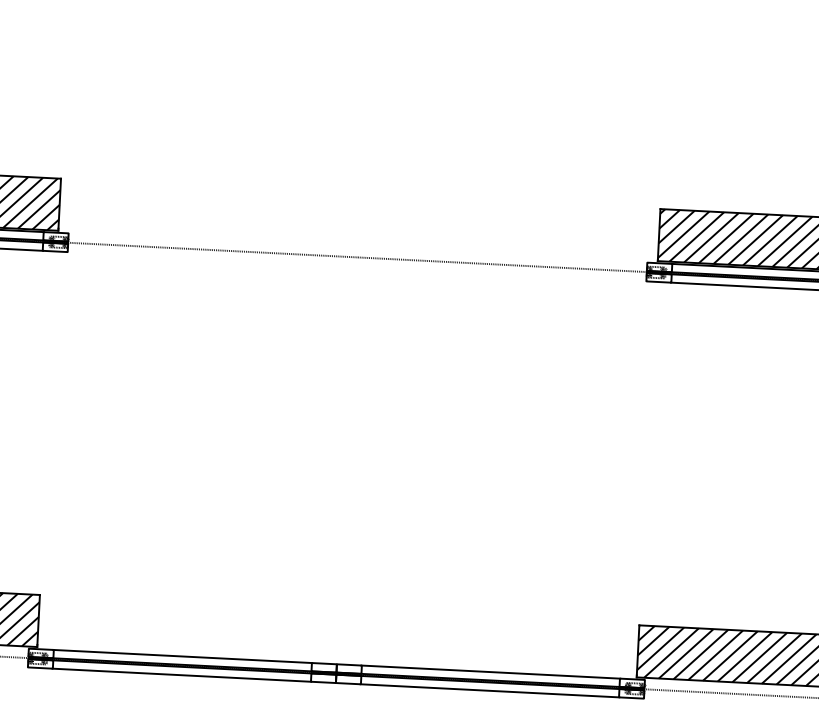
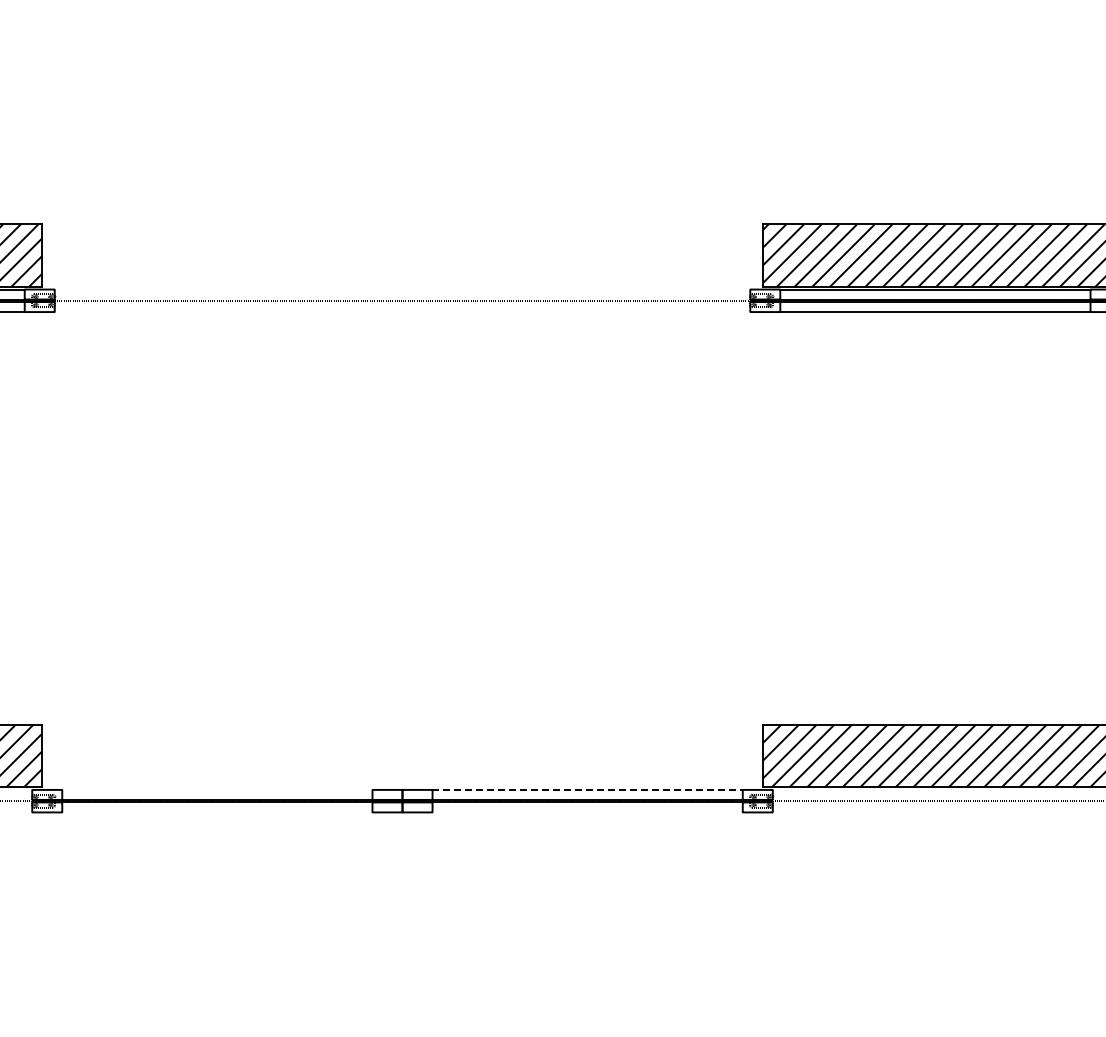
line: (182, 656) -> (216, 789), removed
line: (491, 671) -> (588, 789), solid -> dashed
line: (181, 675) -> (216, 812), removed
line: (489, 690) -> (587, 812), removed

